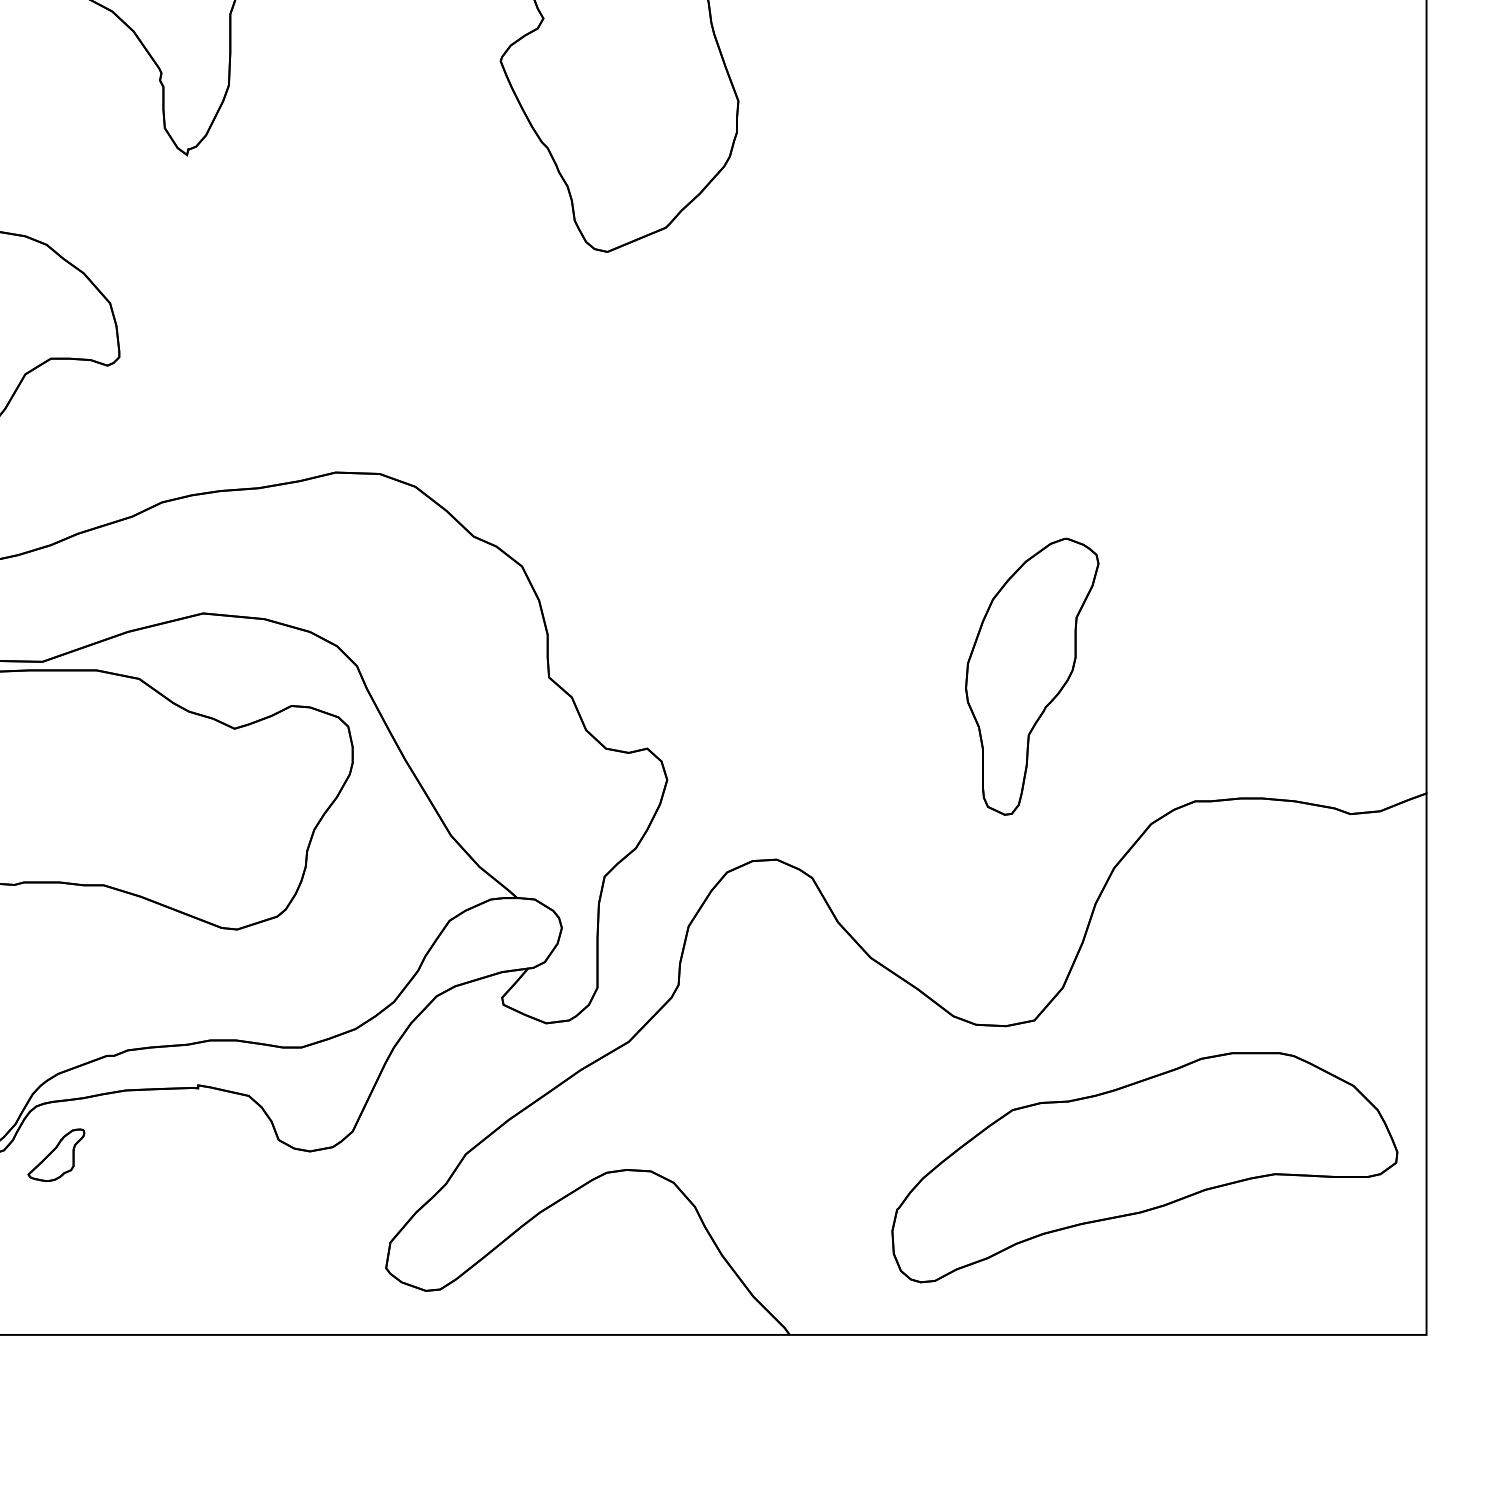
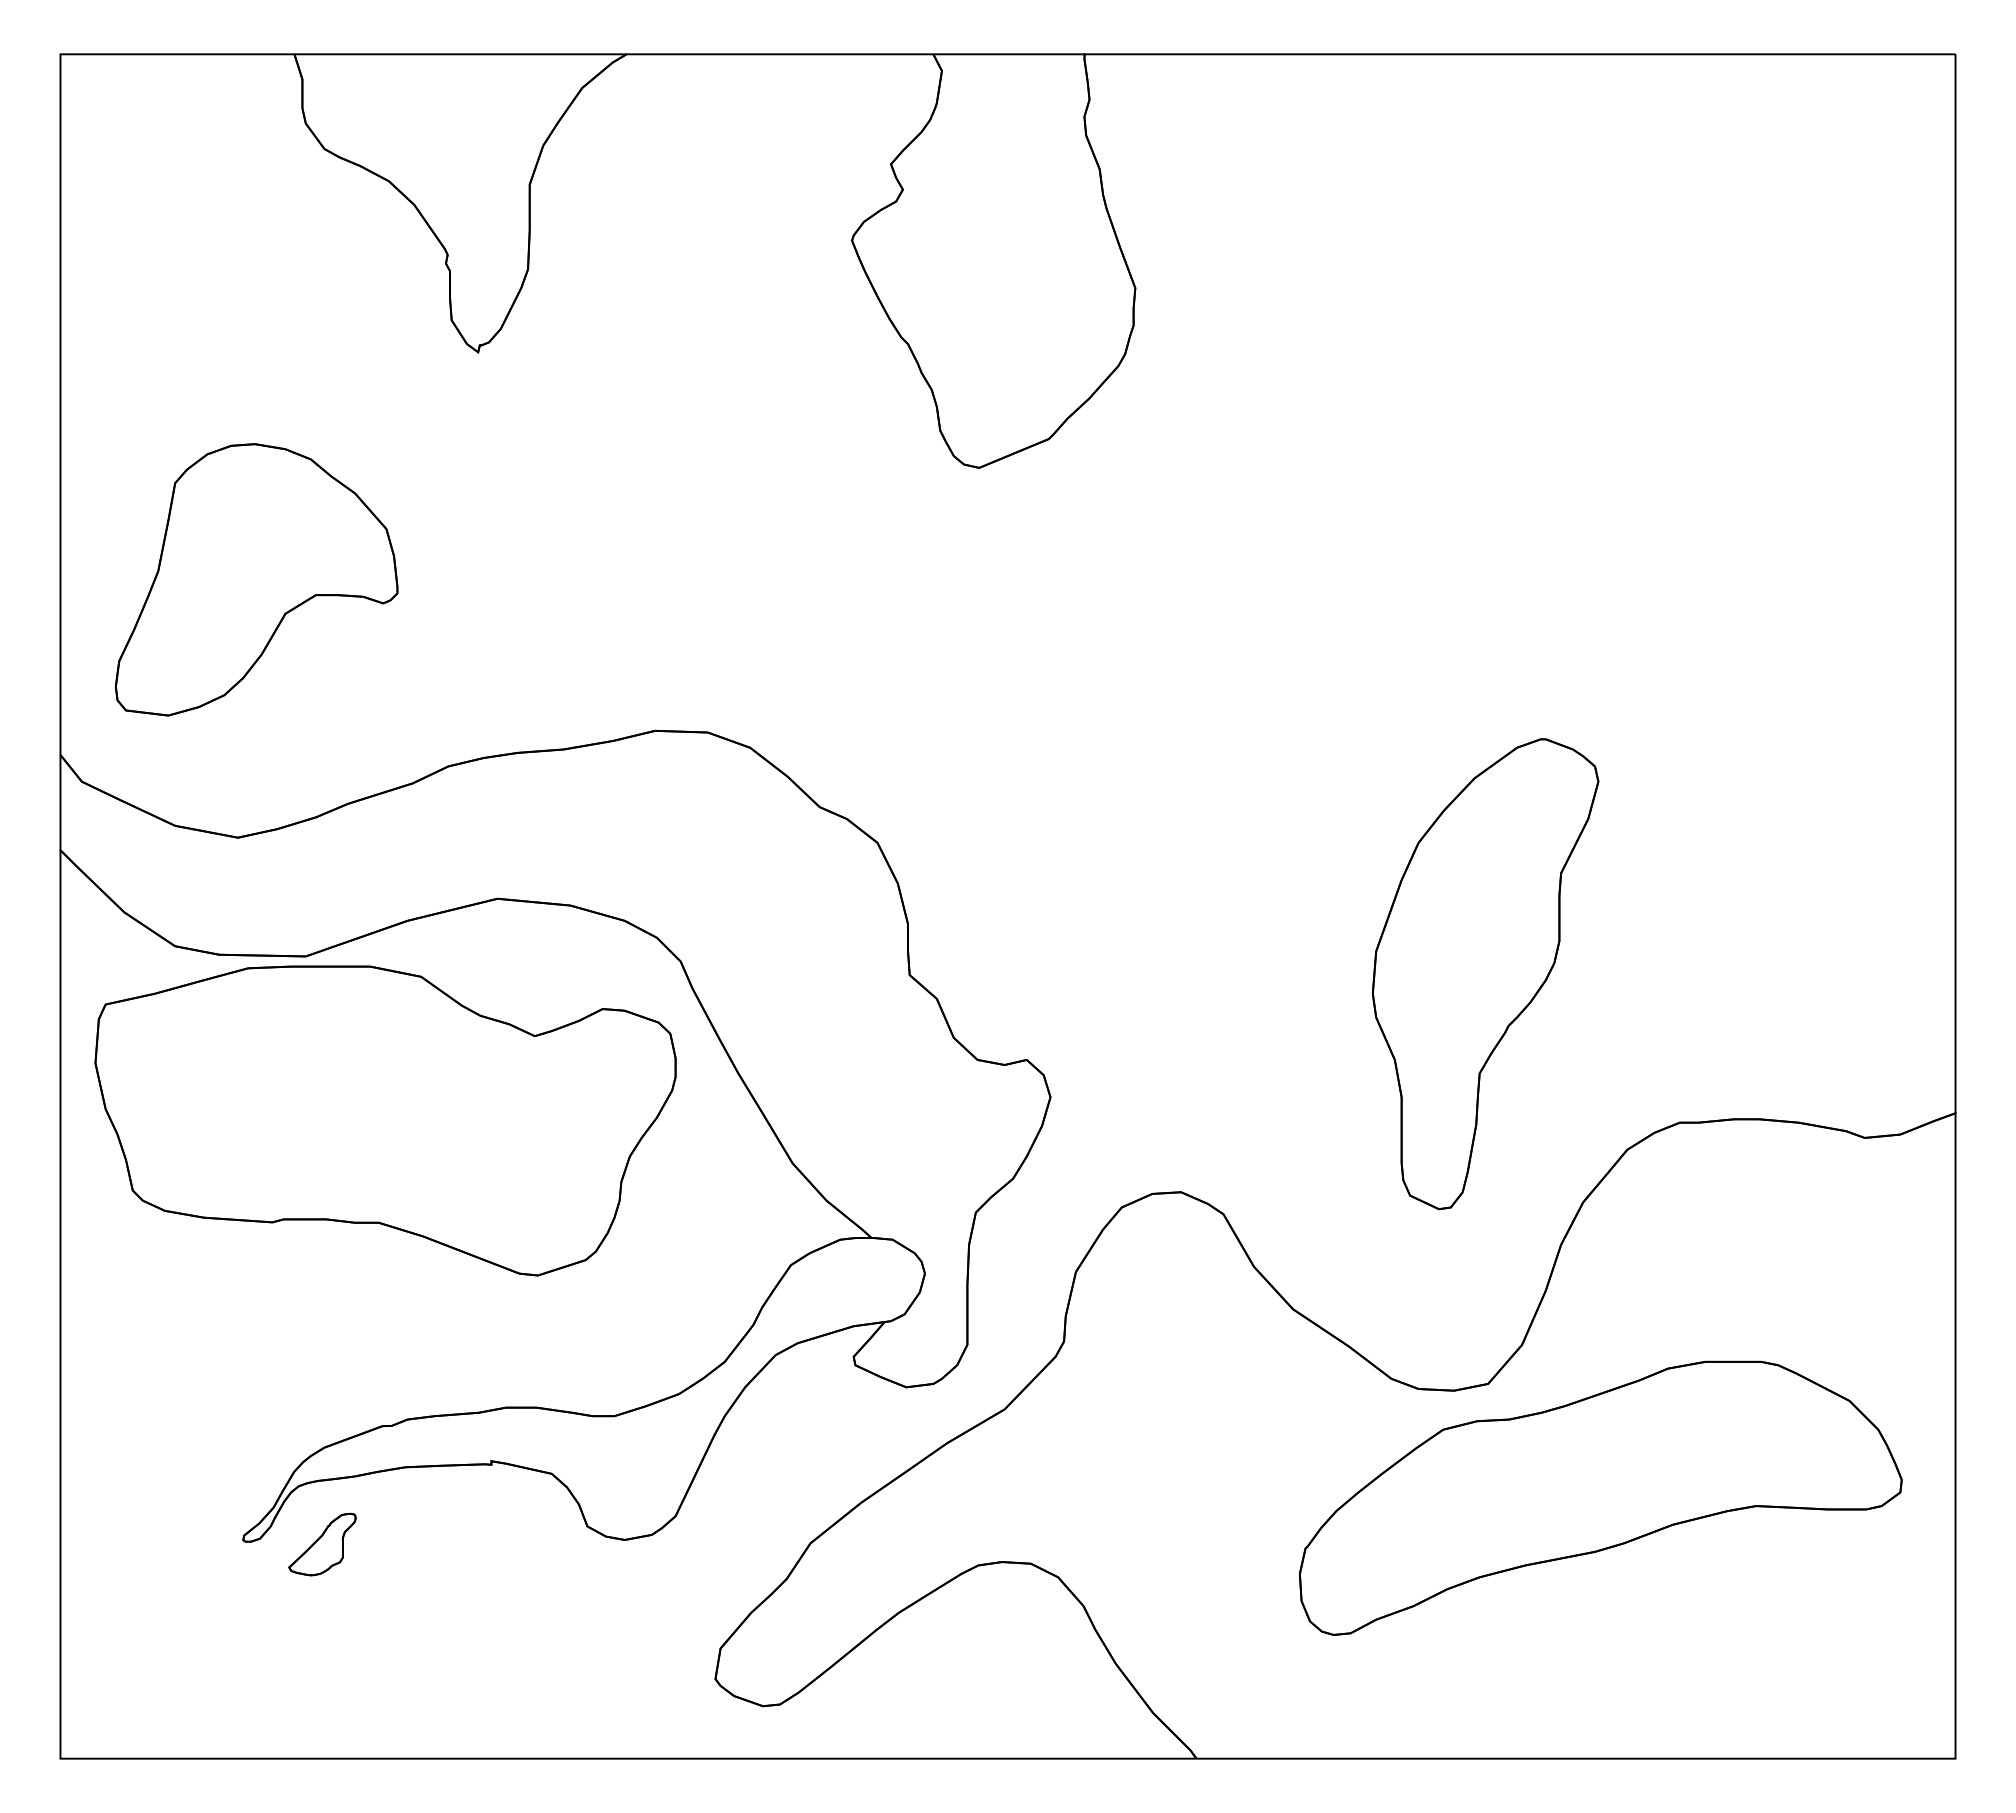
part: (1032, 677) -> (1485, 974), size x1.43
part: (1144, 1166) -> (1600, 1497), moved

